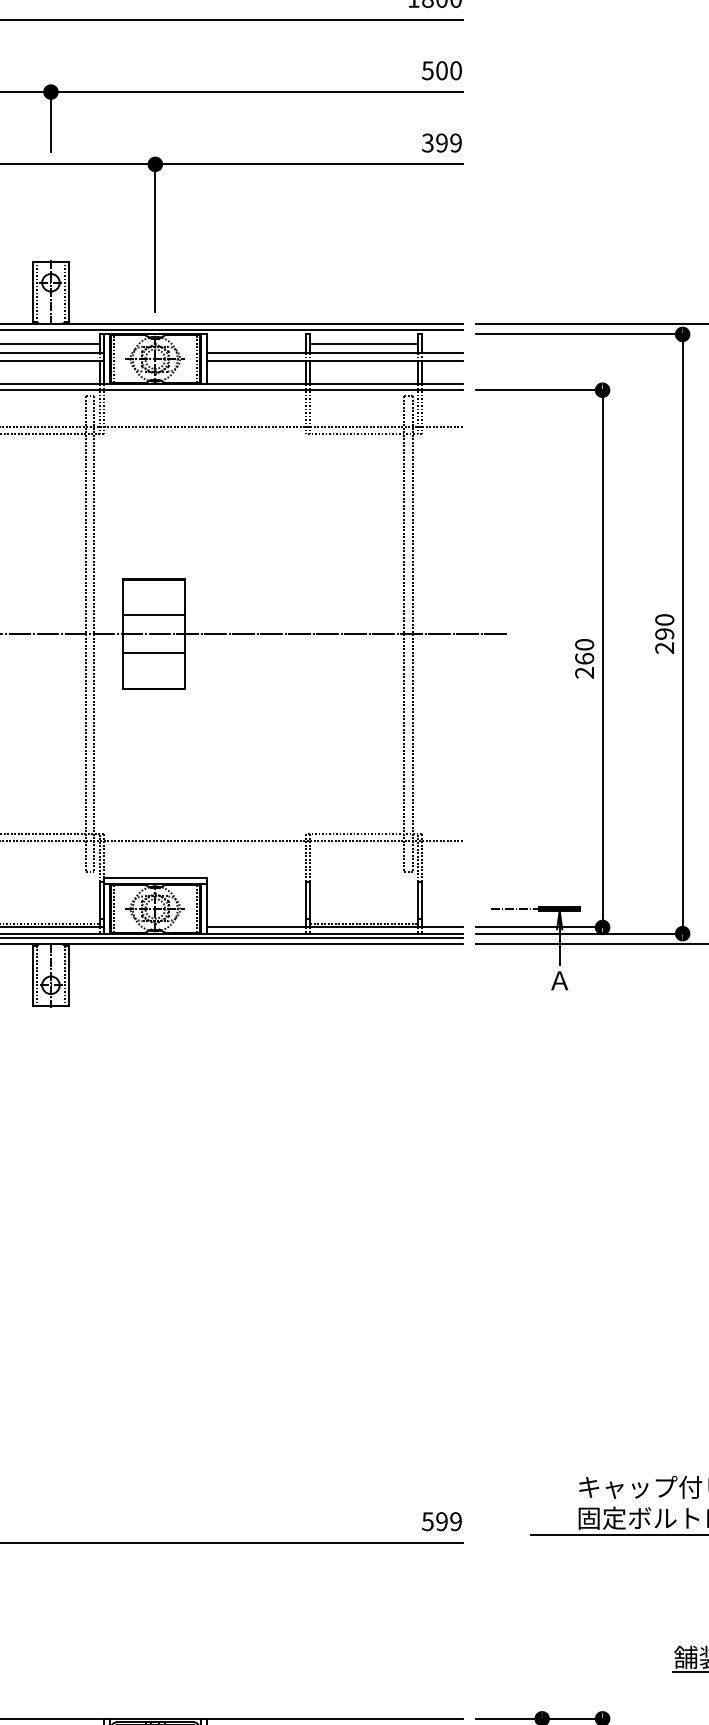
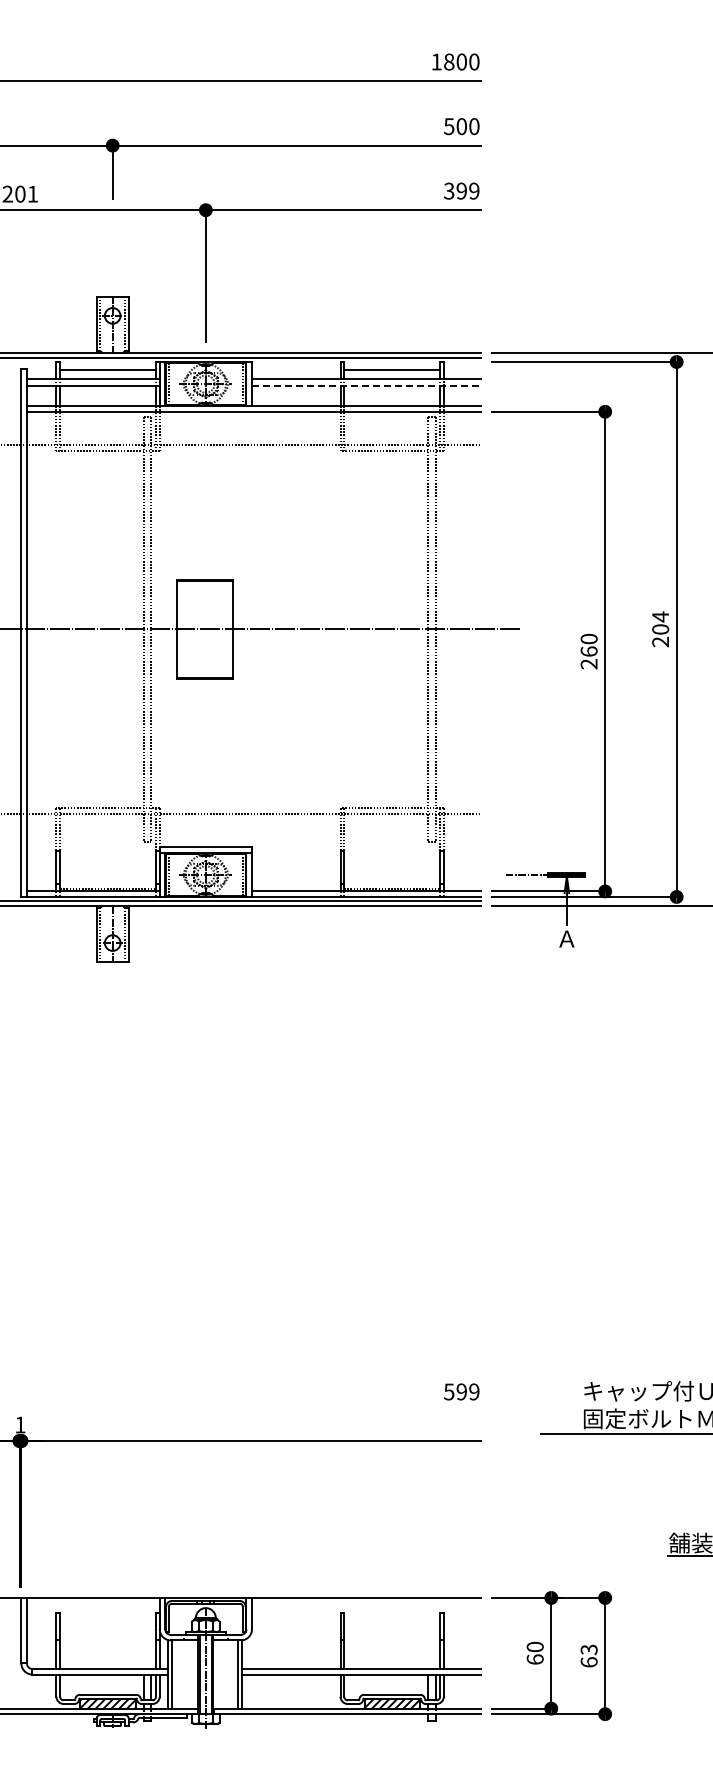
line: (335, 360) -> (366, 385), solid -> dashed
line: (153, 615) -> (204, 612), removed
text: (664, 626) -> (660, 622), 290 -> 204
line: (153, 653) -> (204, 646), removed
text: (441, 1521) -> (461, 1391), moved

